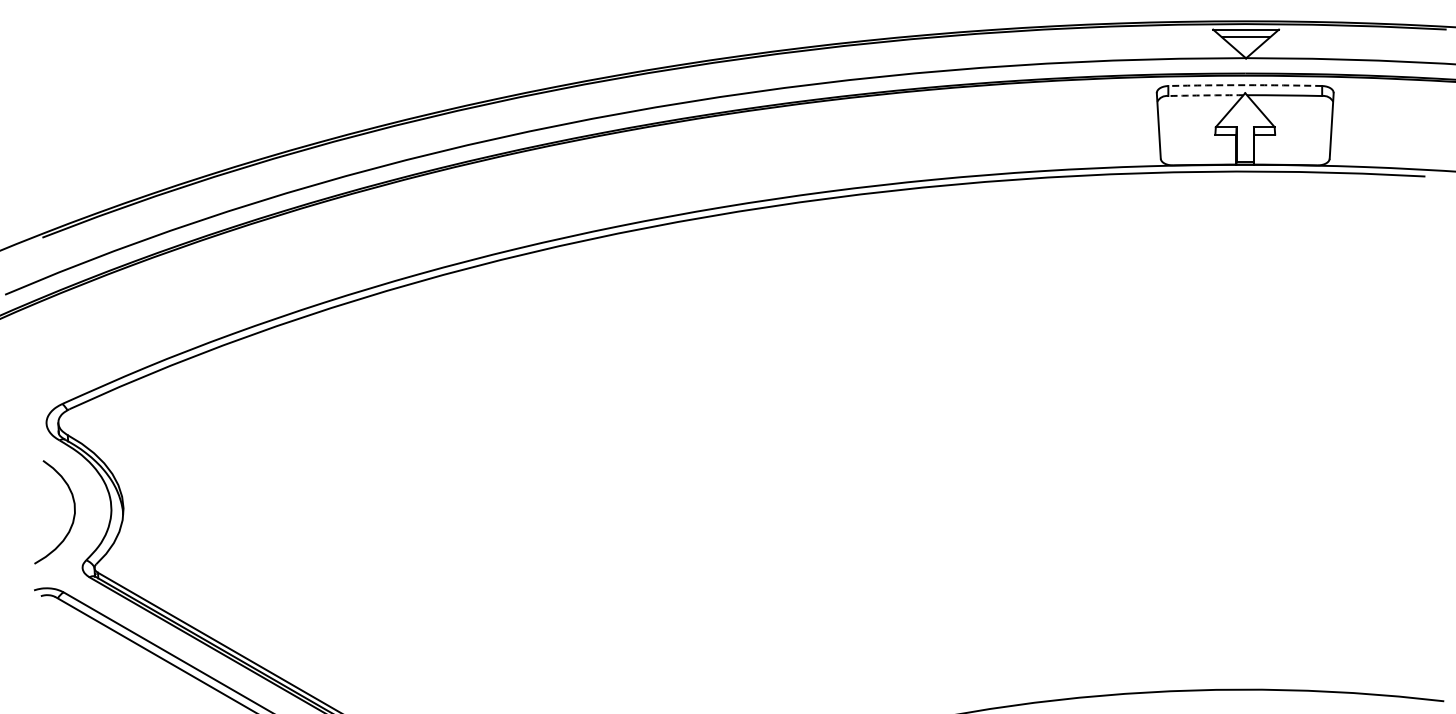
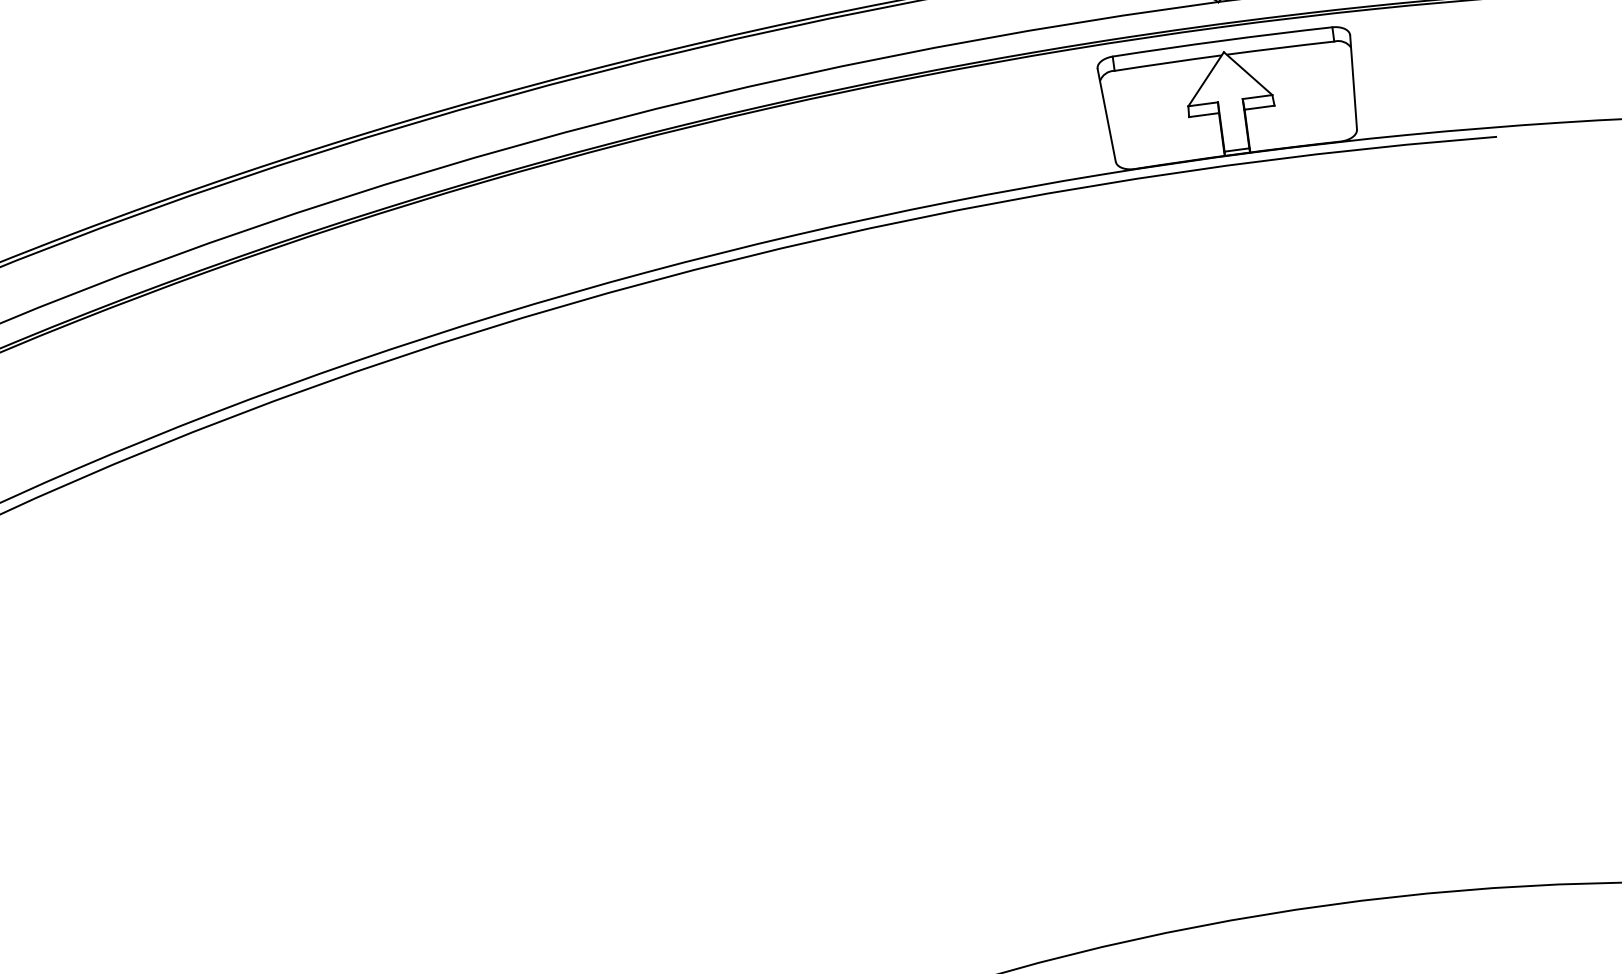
arc: (1245, 85) -> (1222, 41), dashed -> solid
arc: (1205, 95) -> (1167, 63), dashed -> solid

